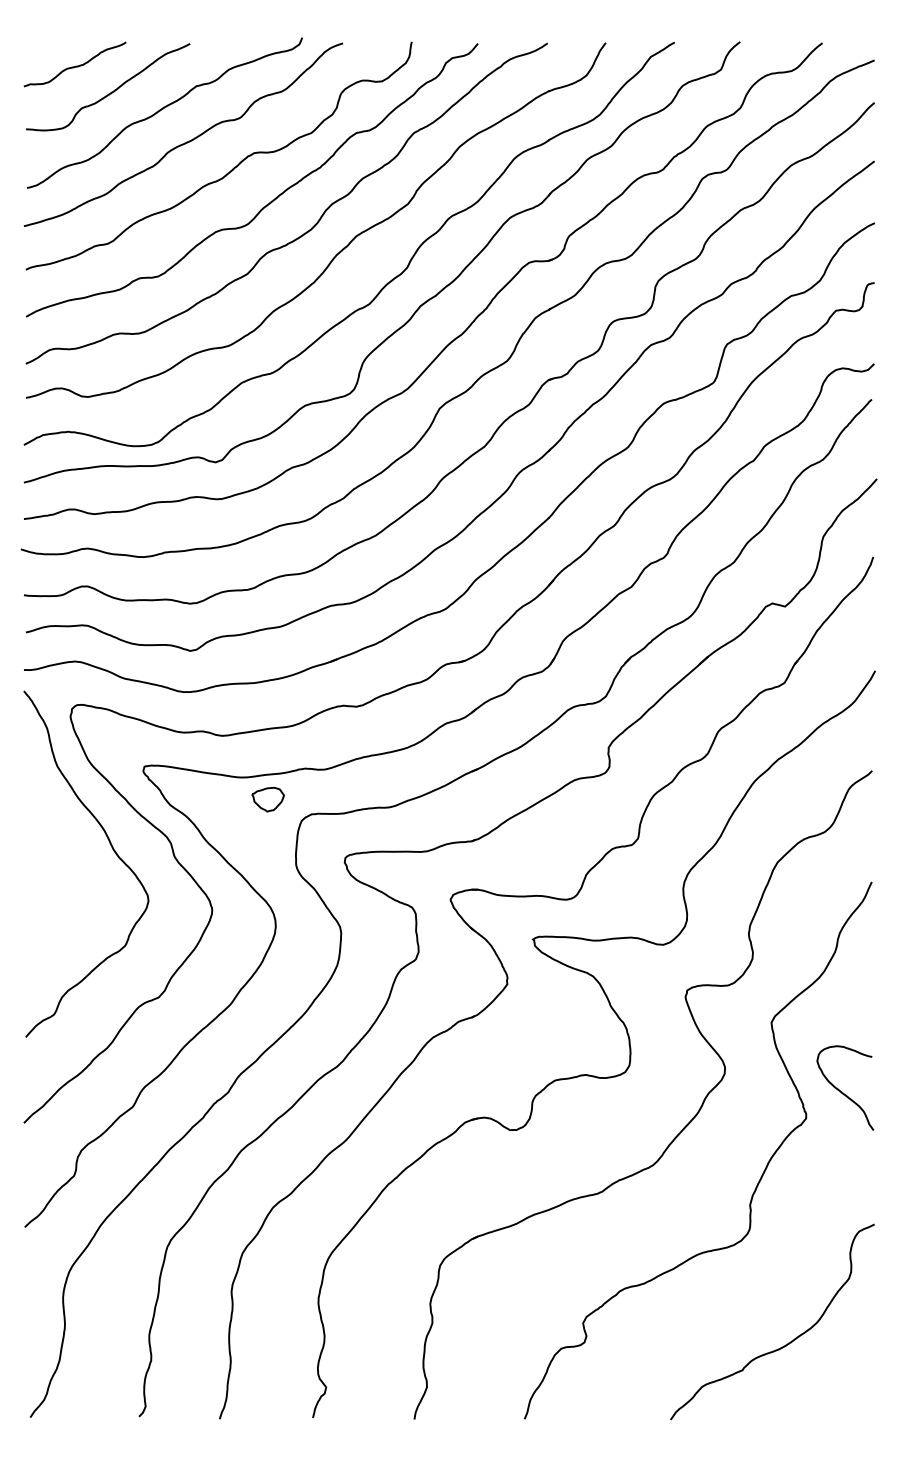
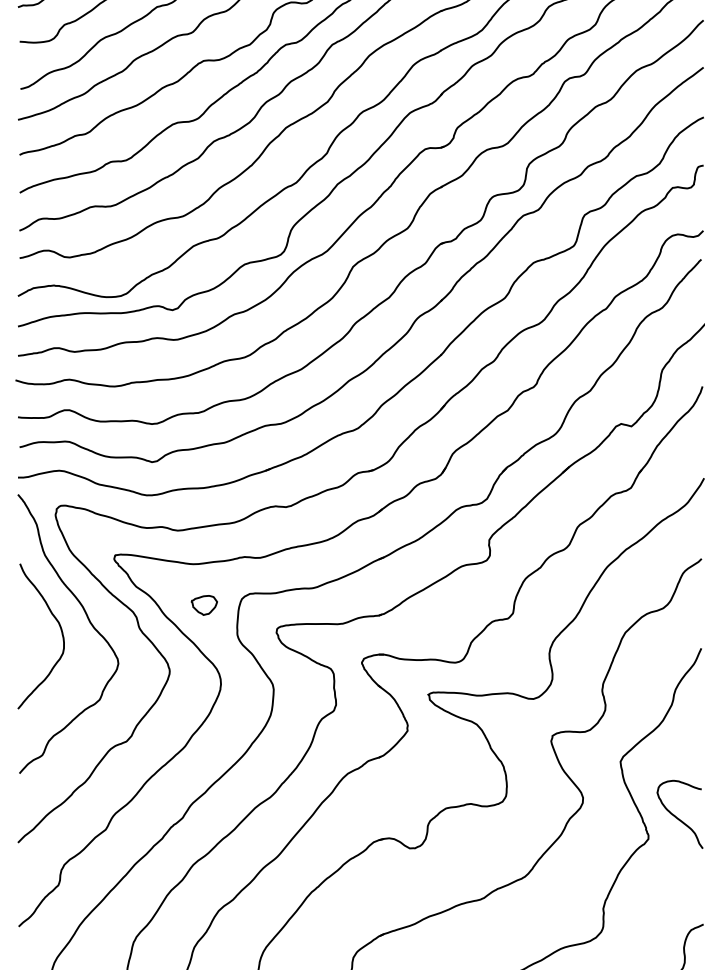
part: (267, 799) -> (203, 605), moved
curve: (76, 858) -> (60, 629), added

